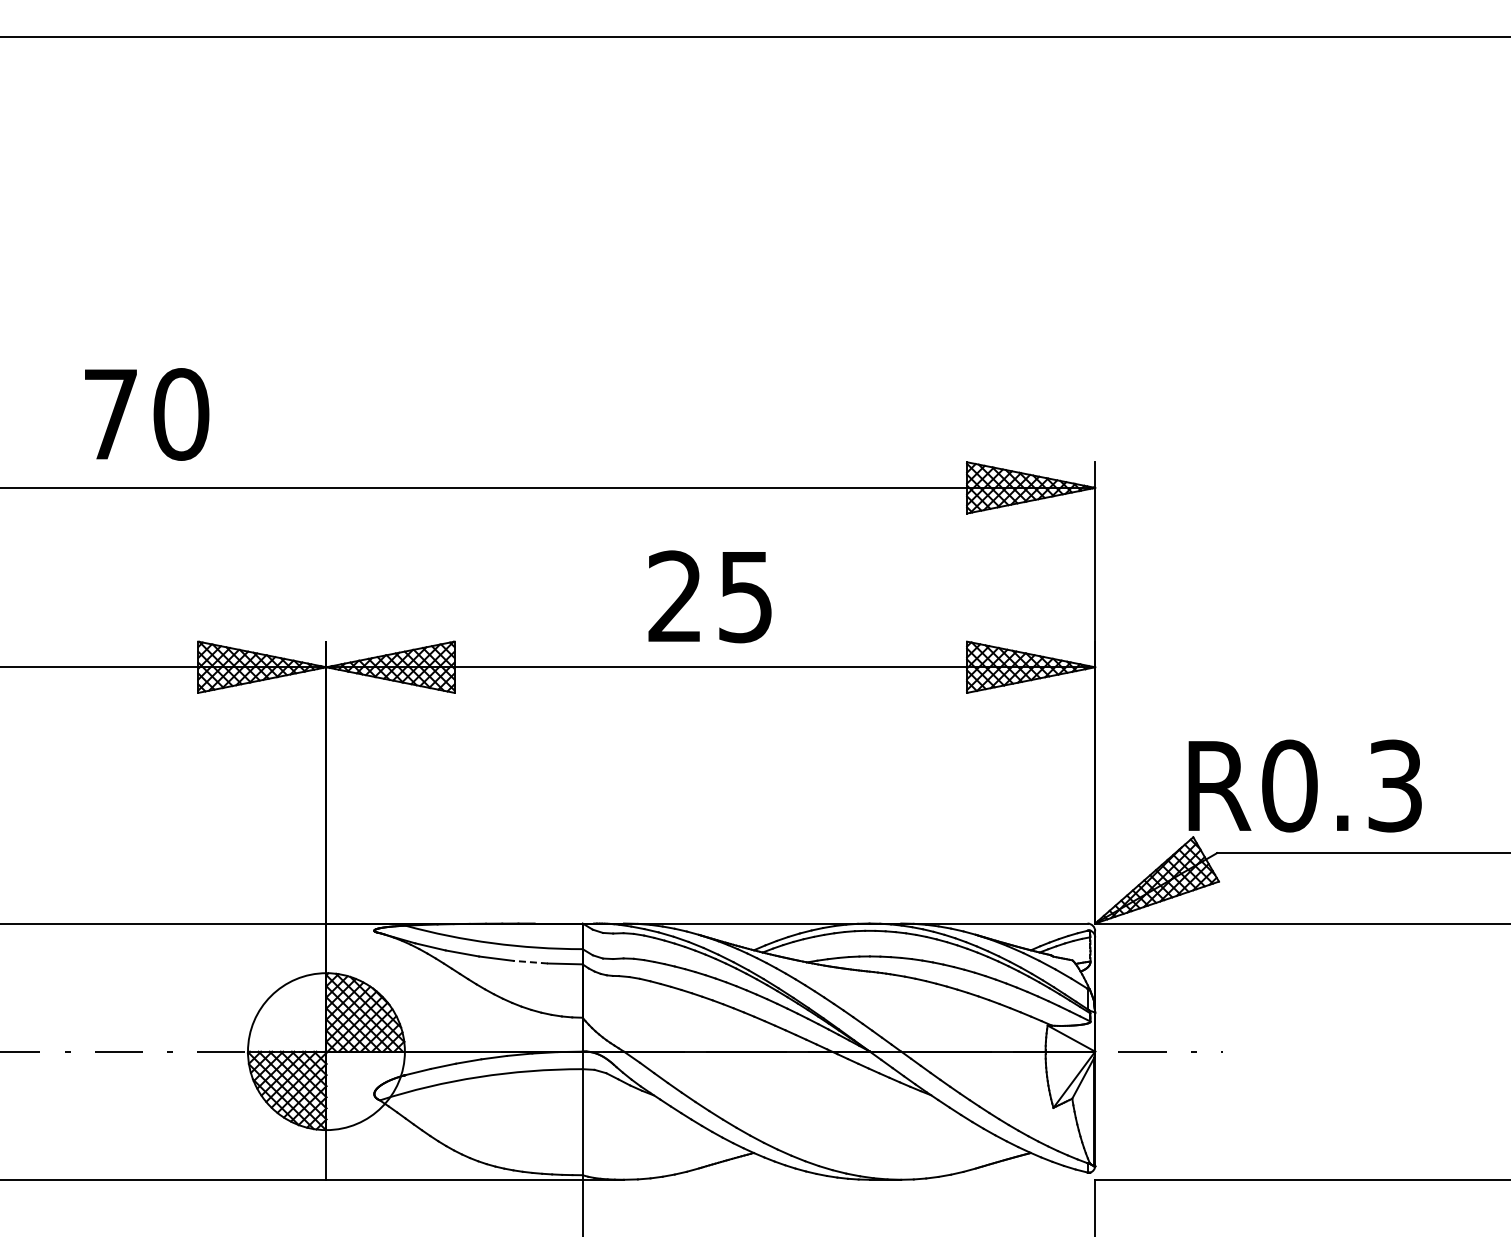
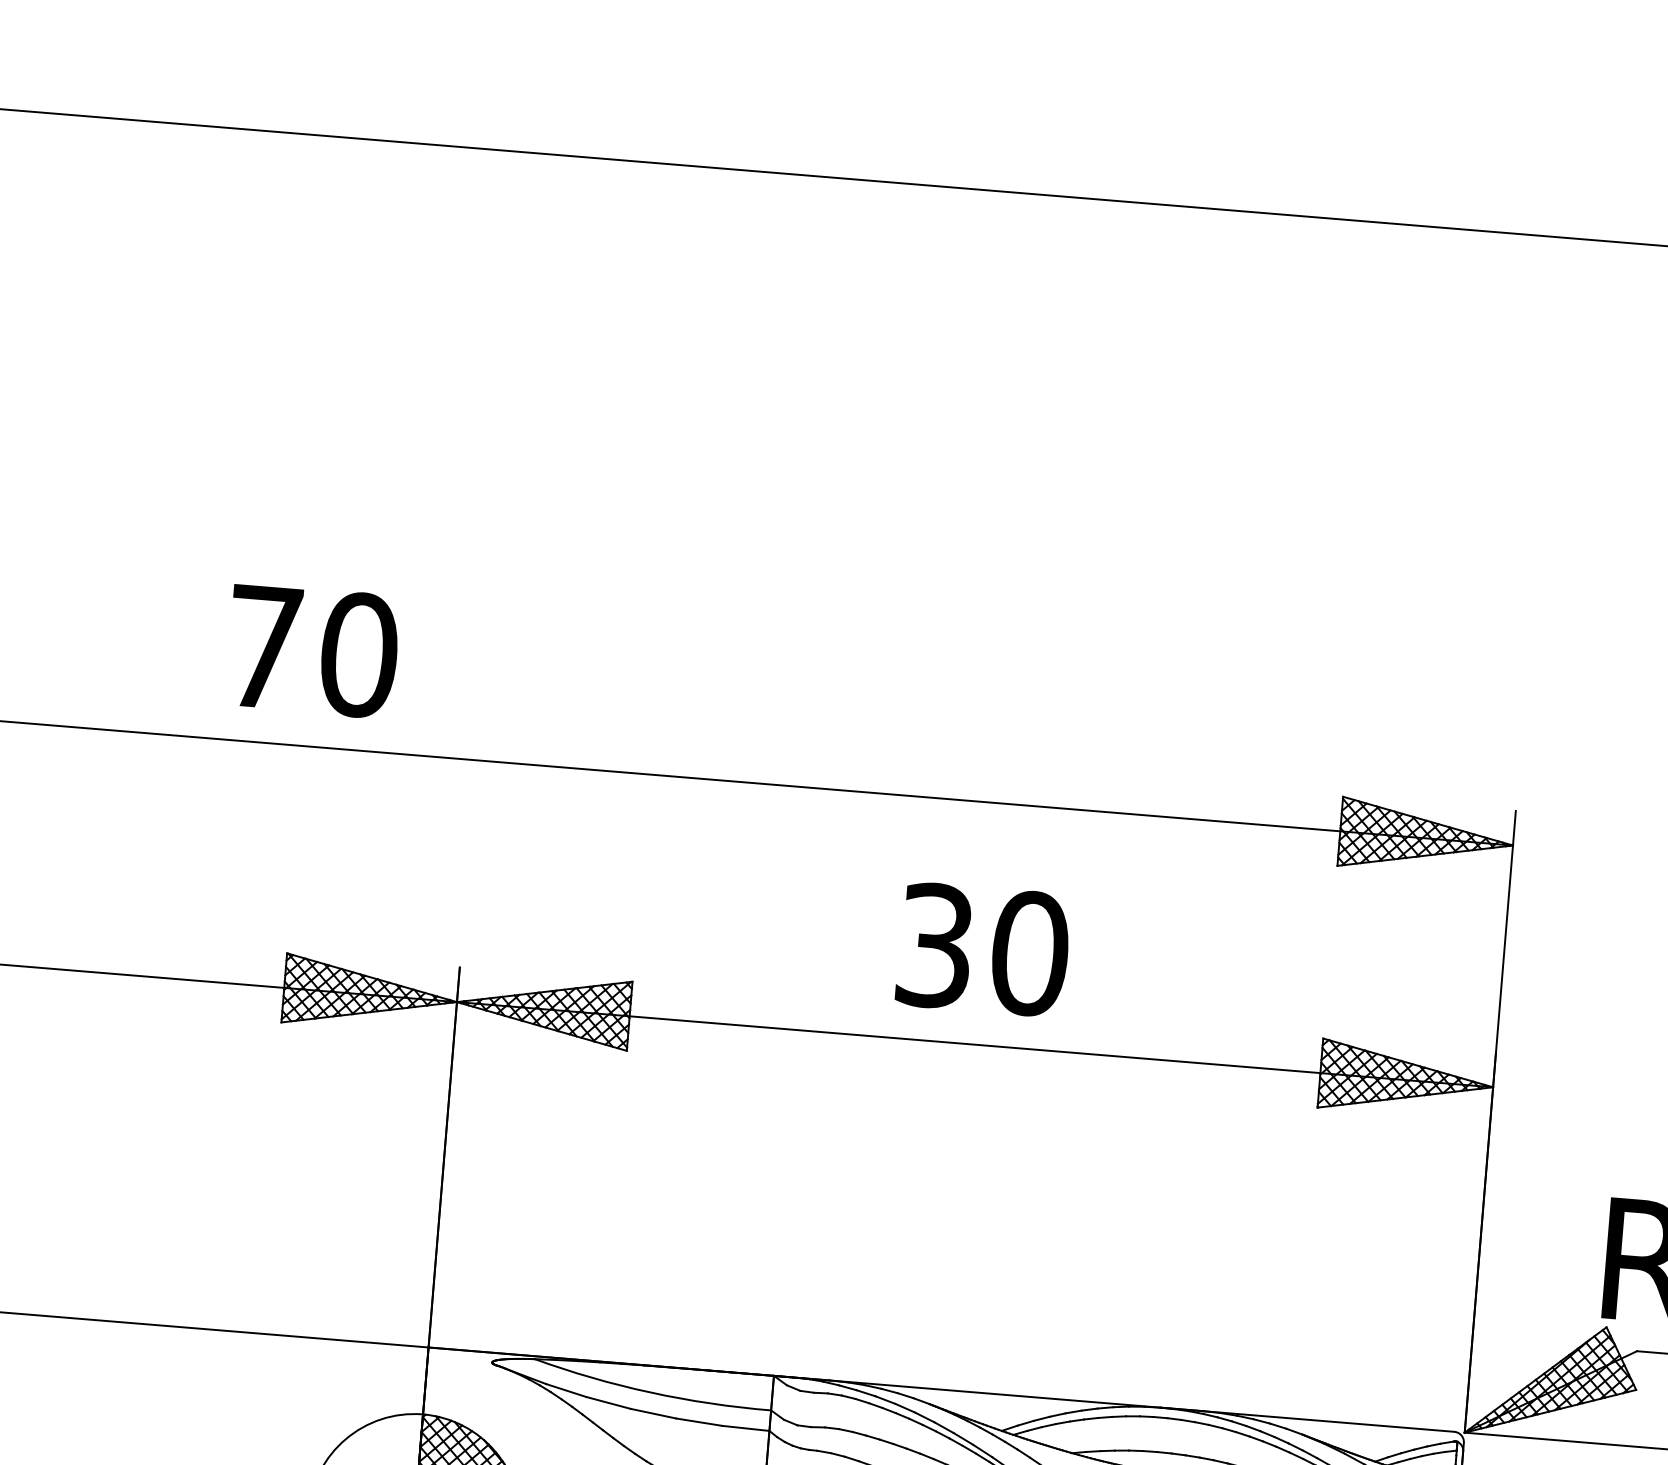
text: (147, 414) -> (313, 651), moved
text: (710, 596) -> (982, 949), 25 -> 30
line: (530, 962) -> (699, 1422), dashed -> solid

